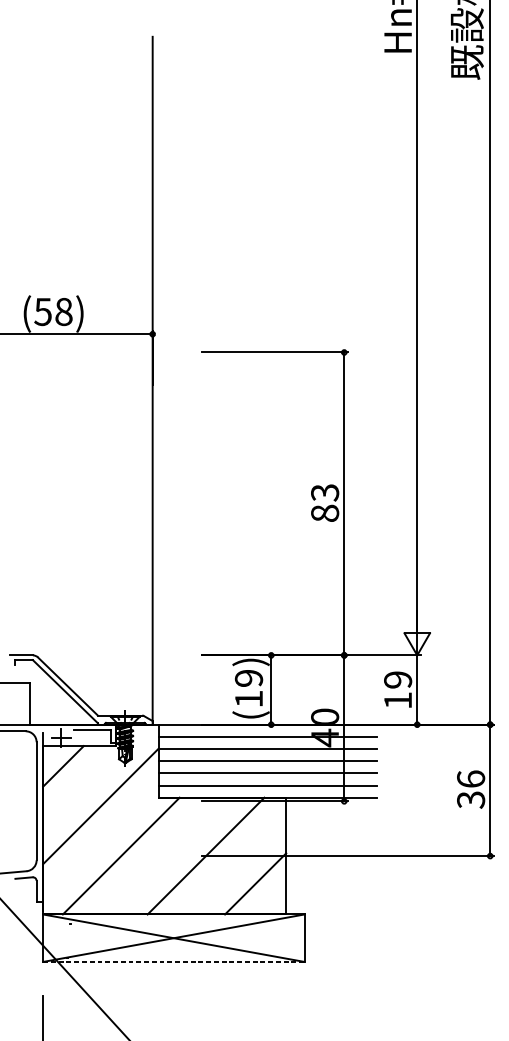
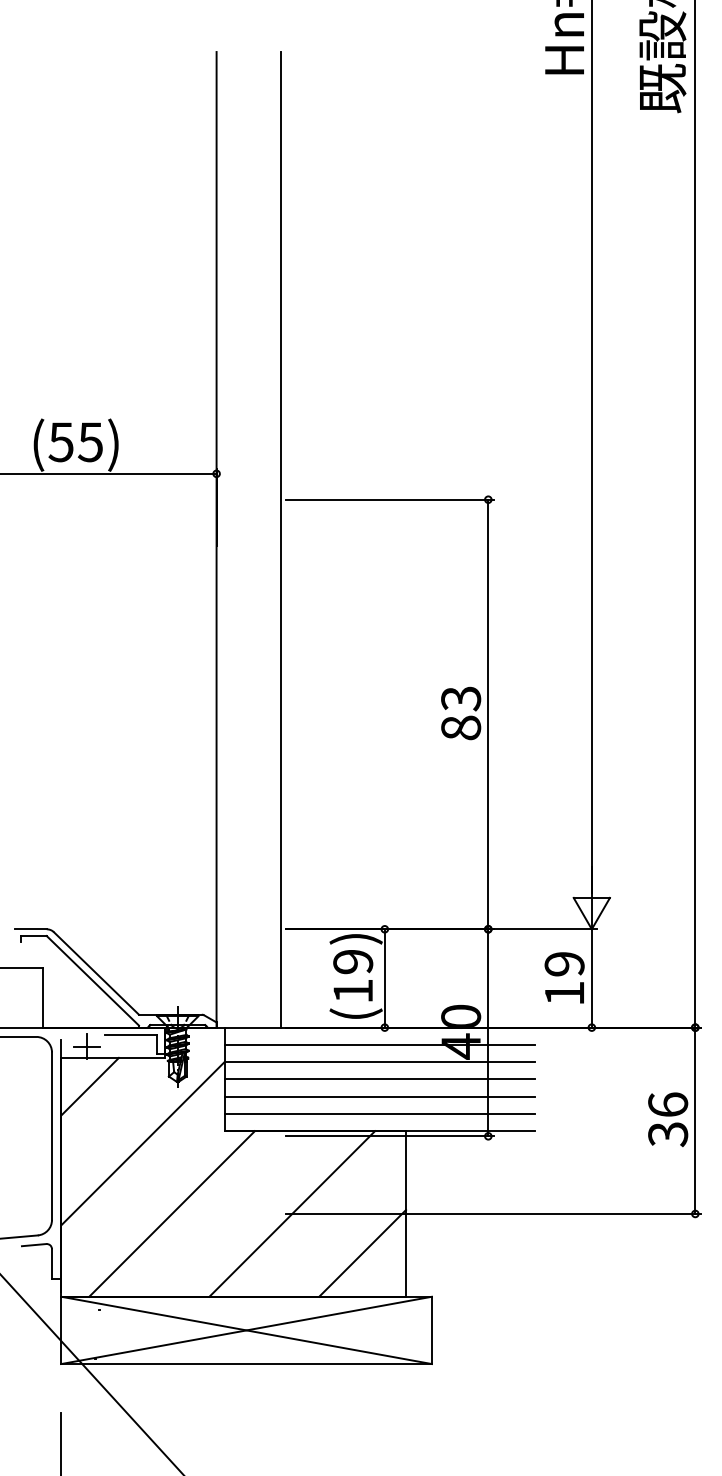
text: (63, 312) -> (90, 442), (58) -> (55)
line: (198, 380) -> (281, 539), added
line: (174, 962) -> (247, 1364), dashed -> solid

